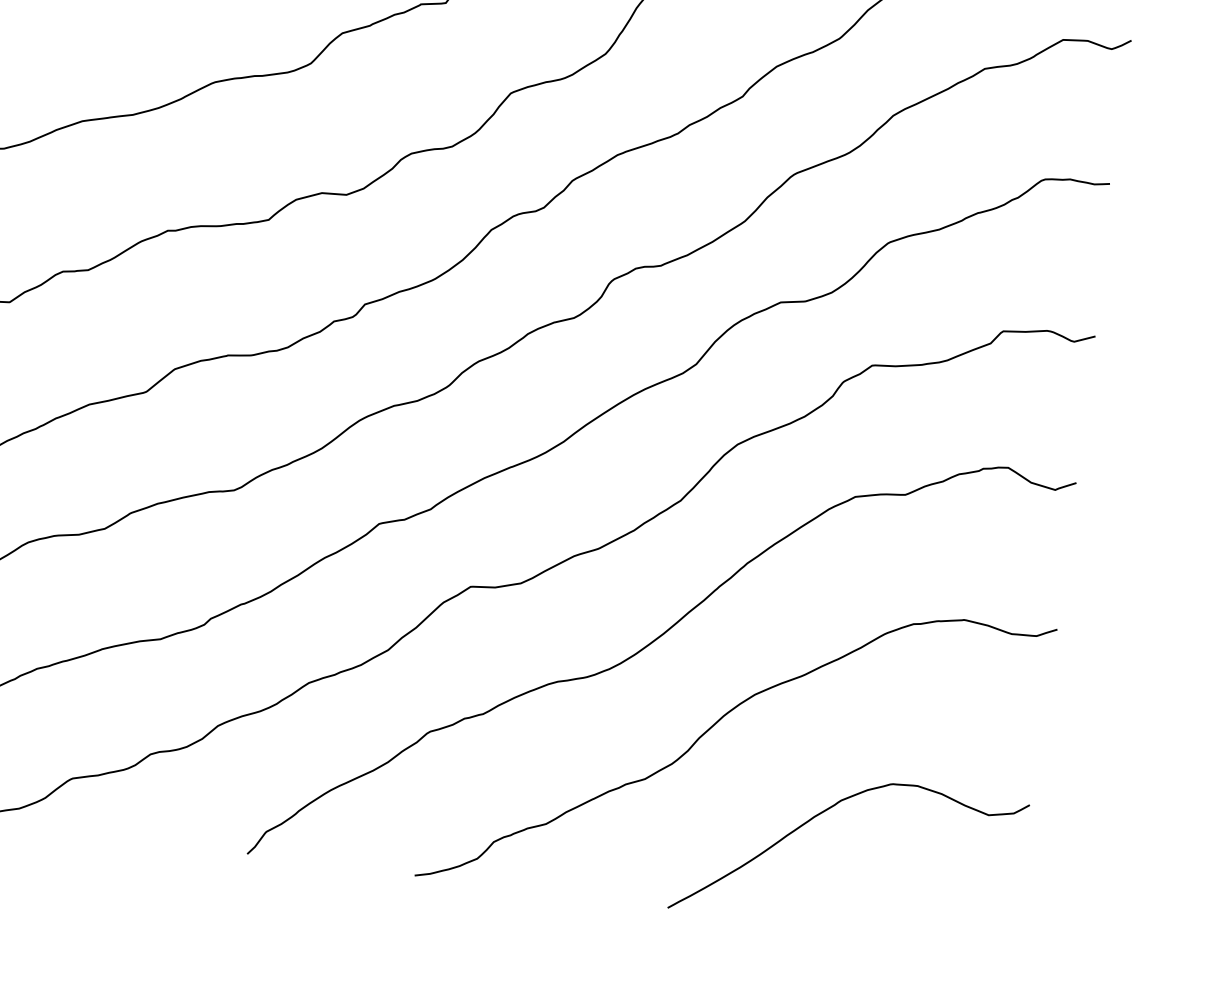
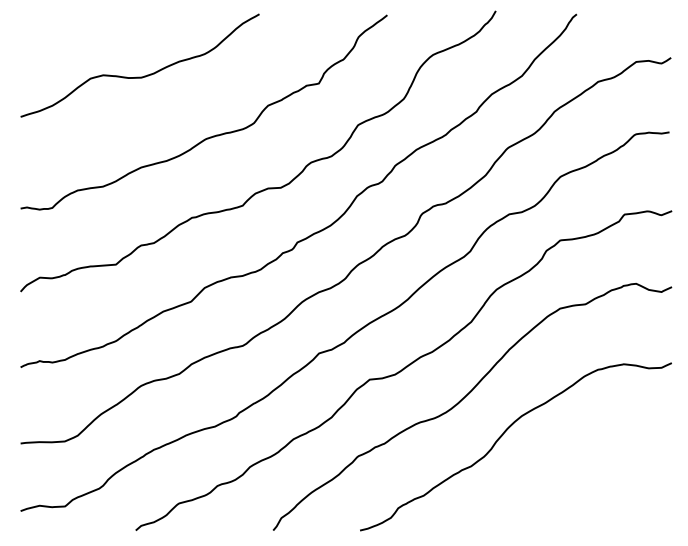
curve: (829, 810) -> (567, 470), removed

